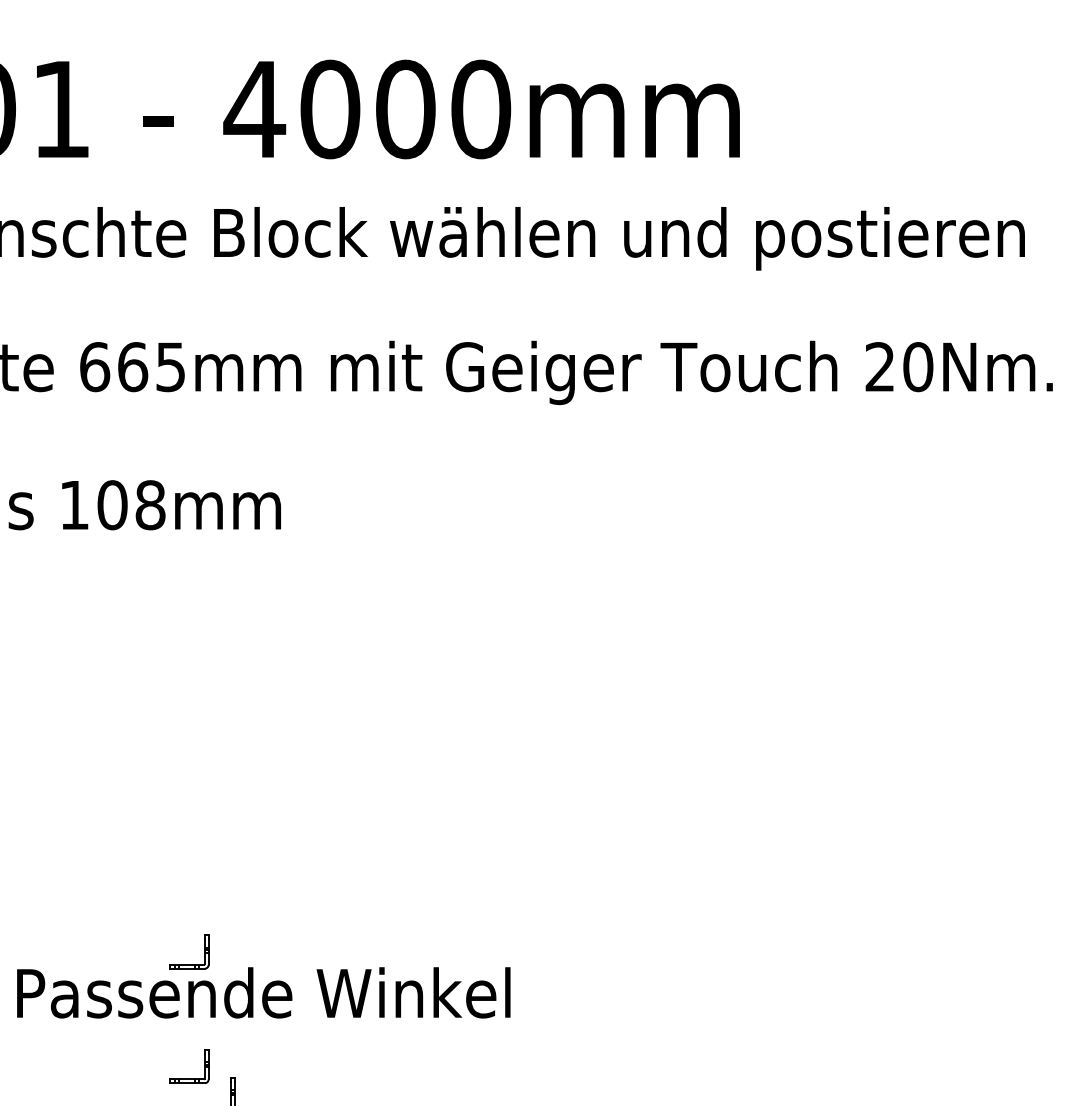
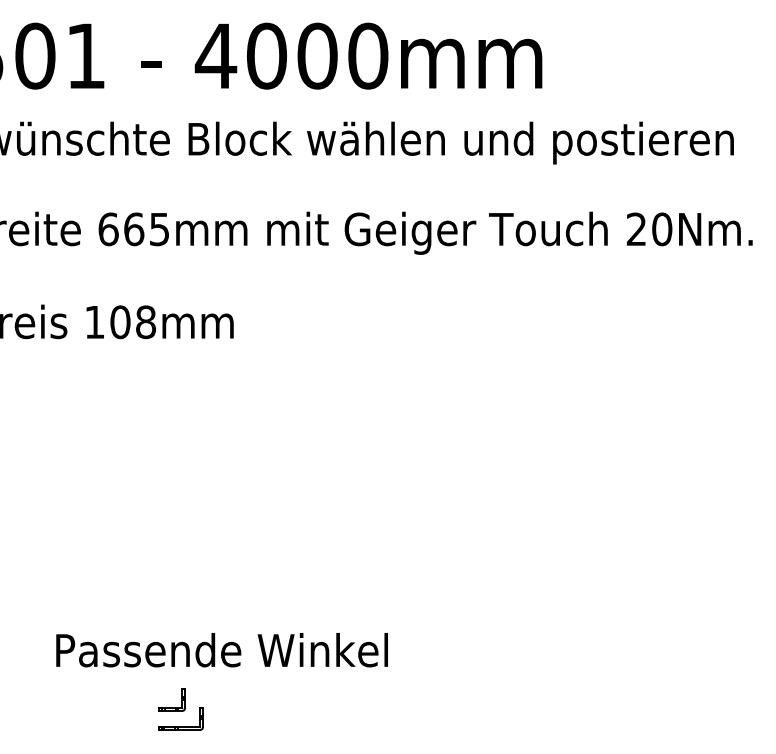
part: (188, 963) -> (171, 630), removed

